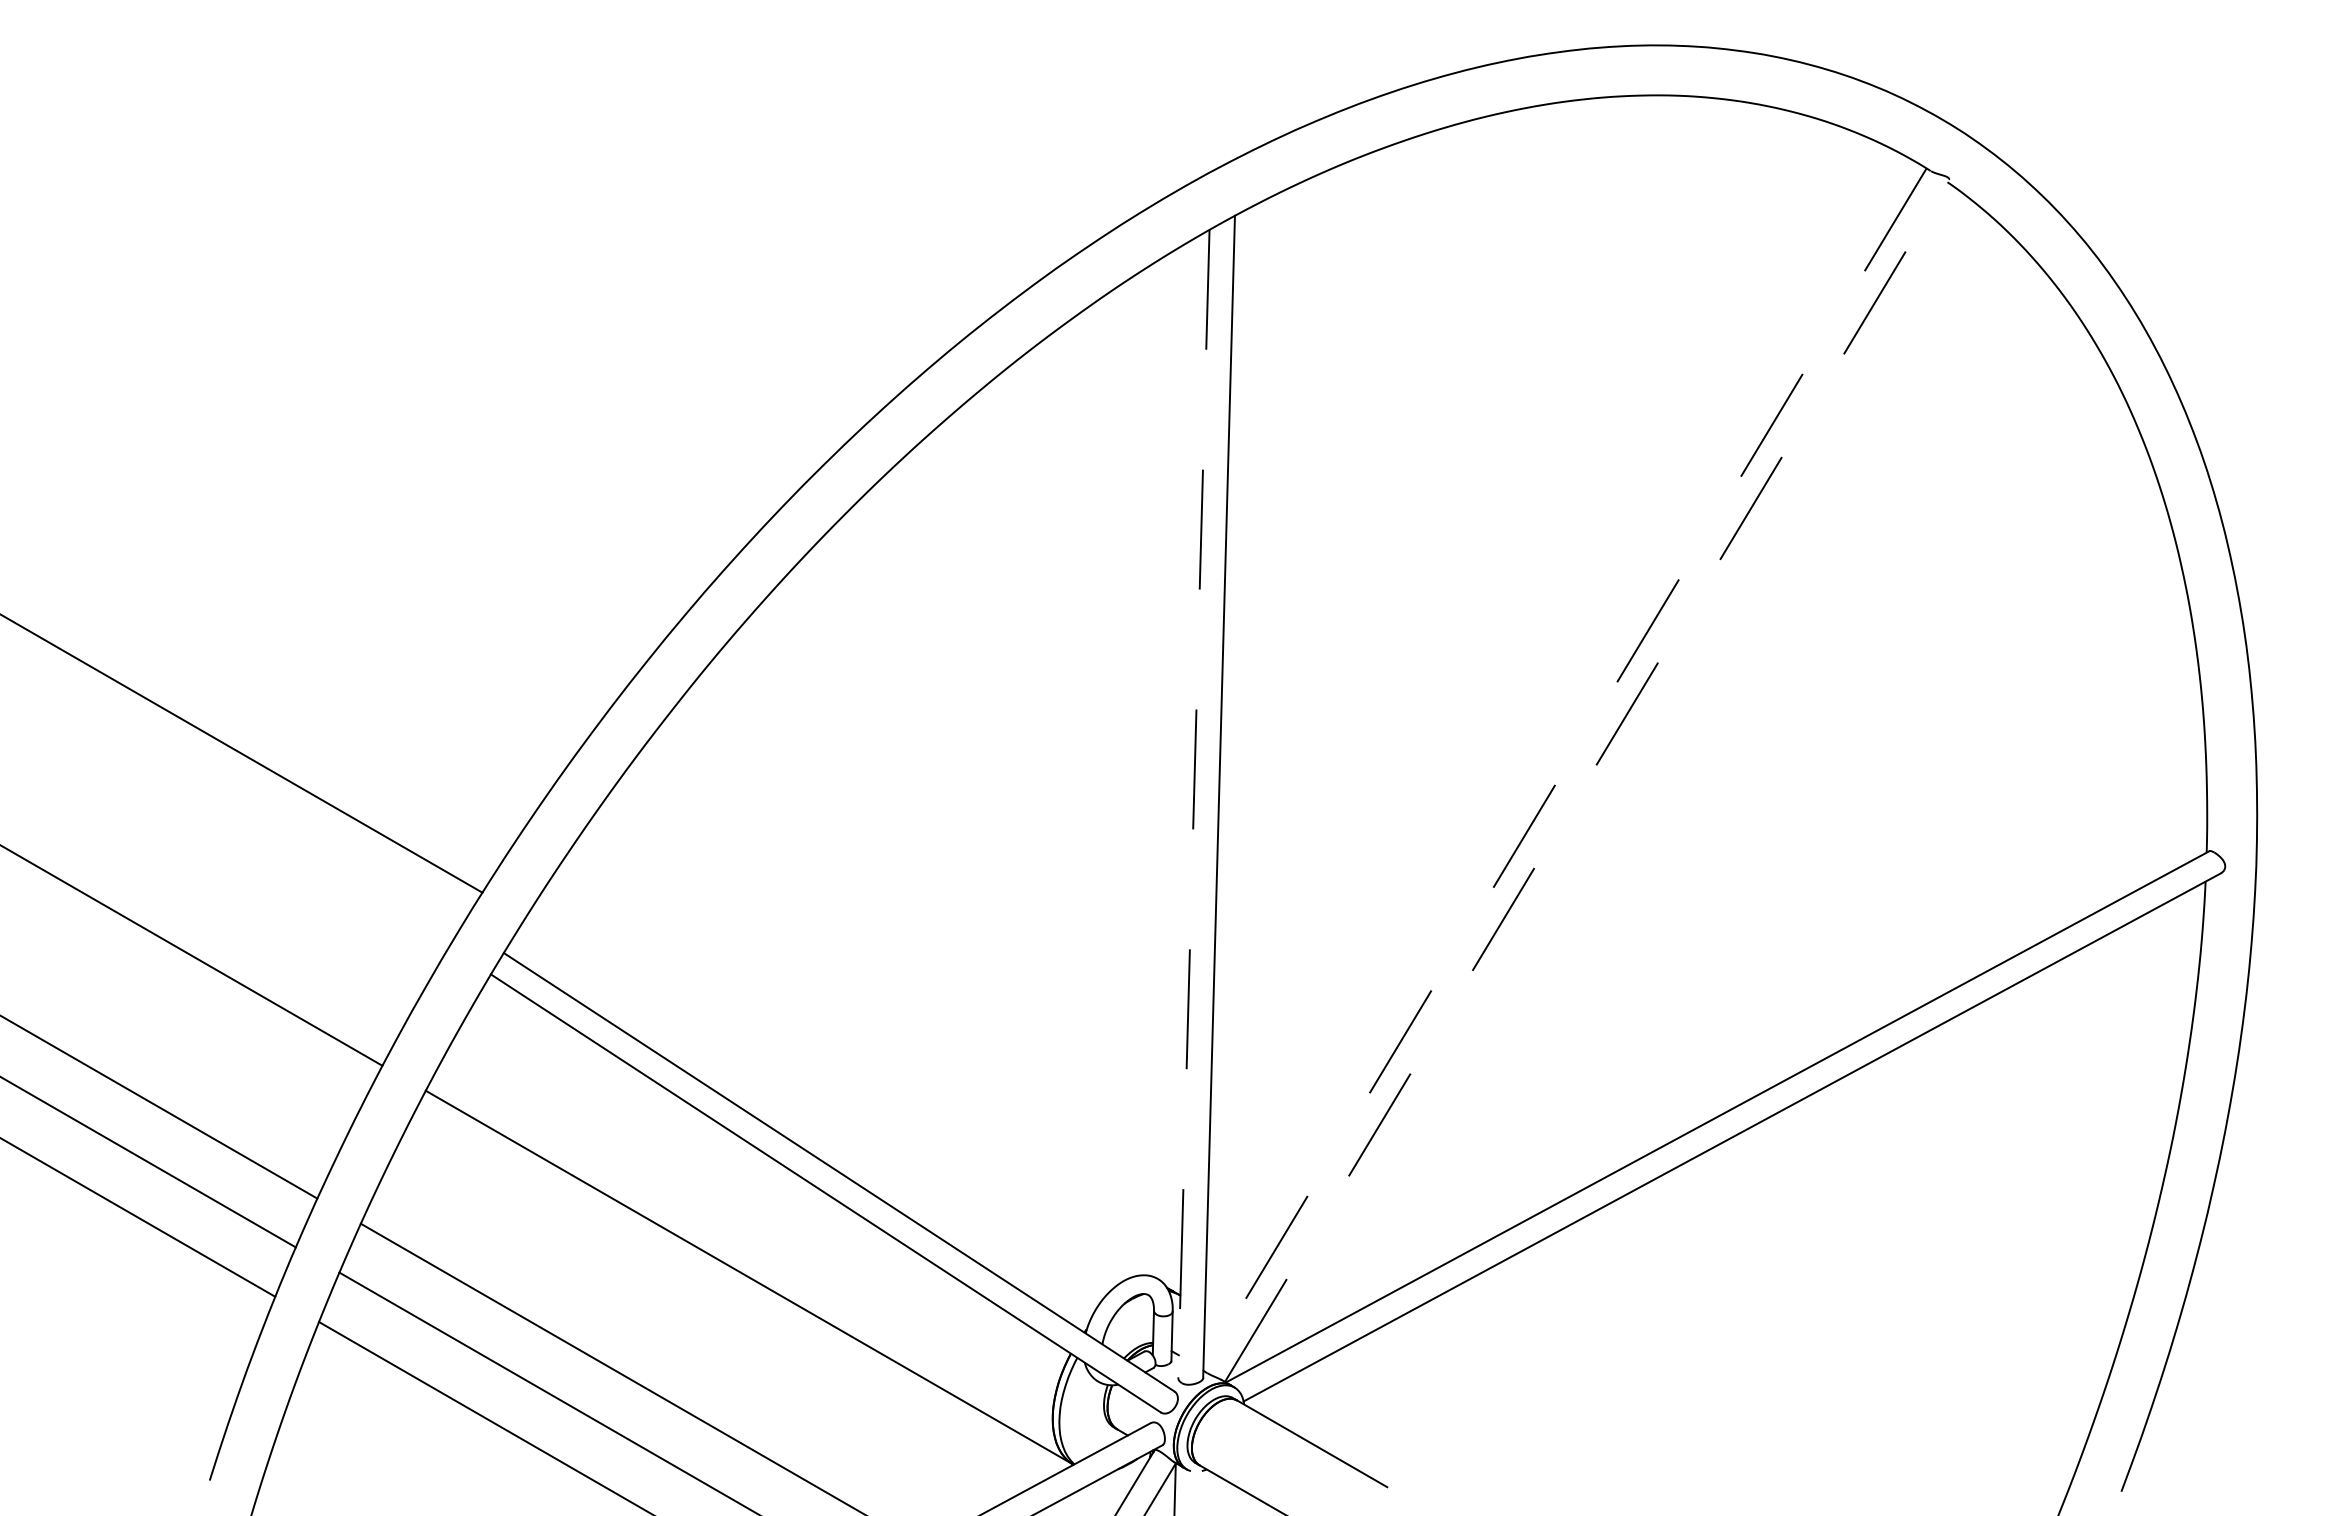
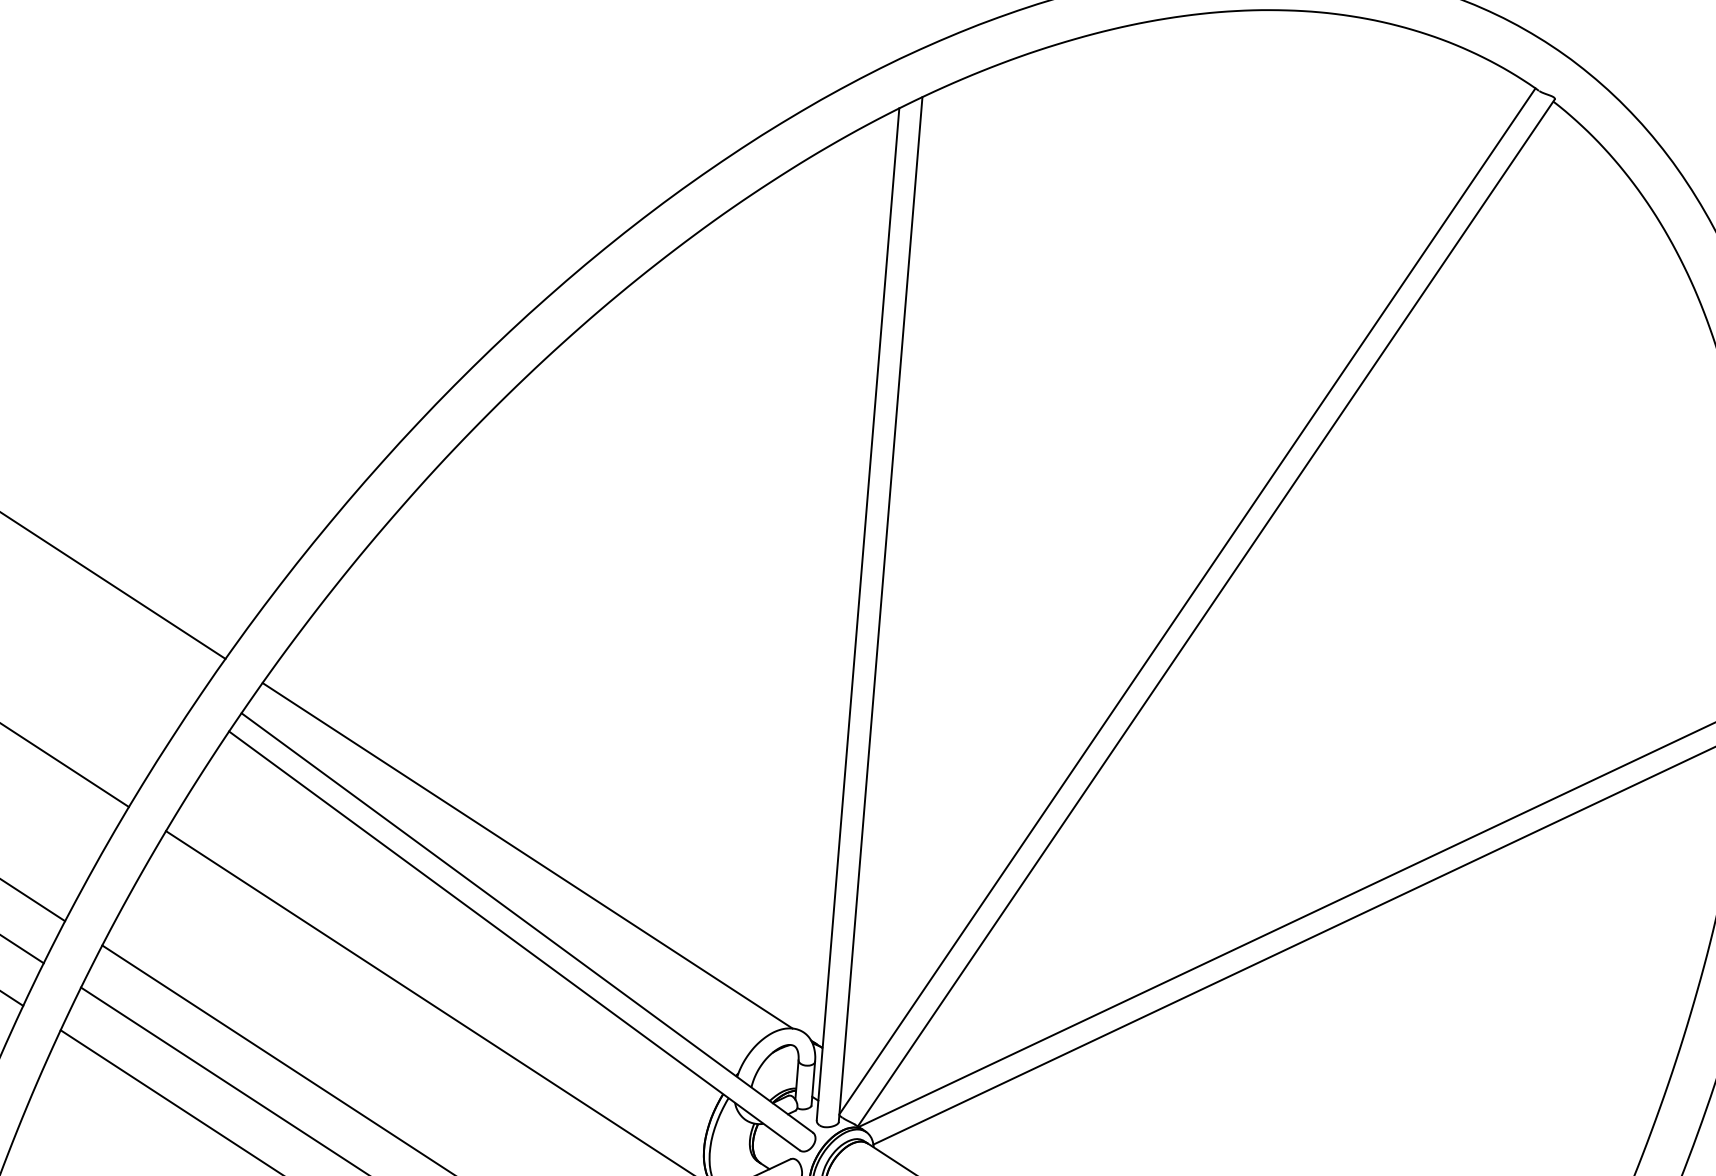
line: (1565, 768) -> (1187, 601), dashed -> solid
line: (1587, 780) -> (1206, 612), dashed -> solid
line: (1193, 803) -> (857, 614), dashed -> solid
line: (835, 1096) -> (527, 855), added

